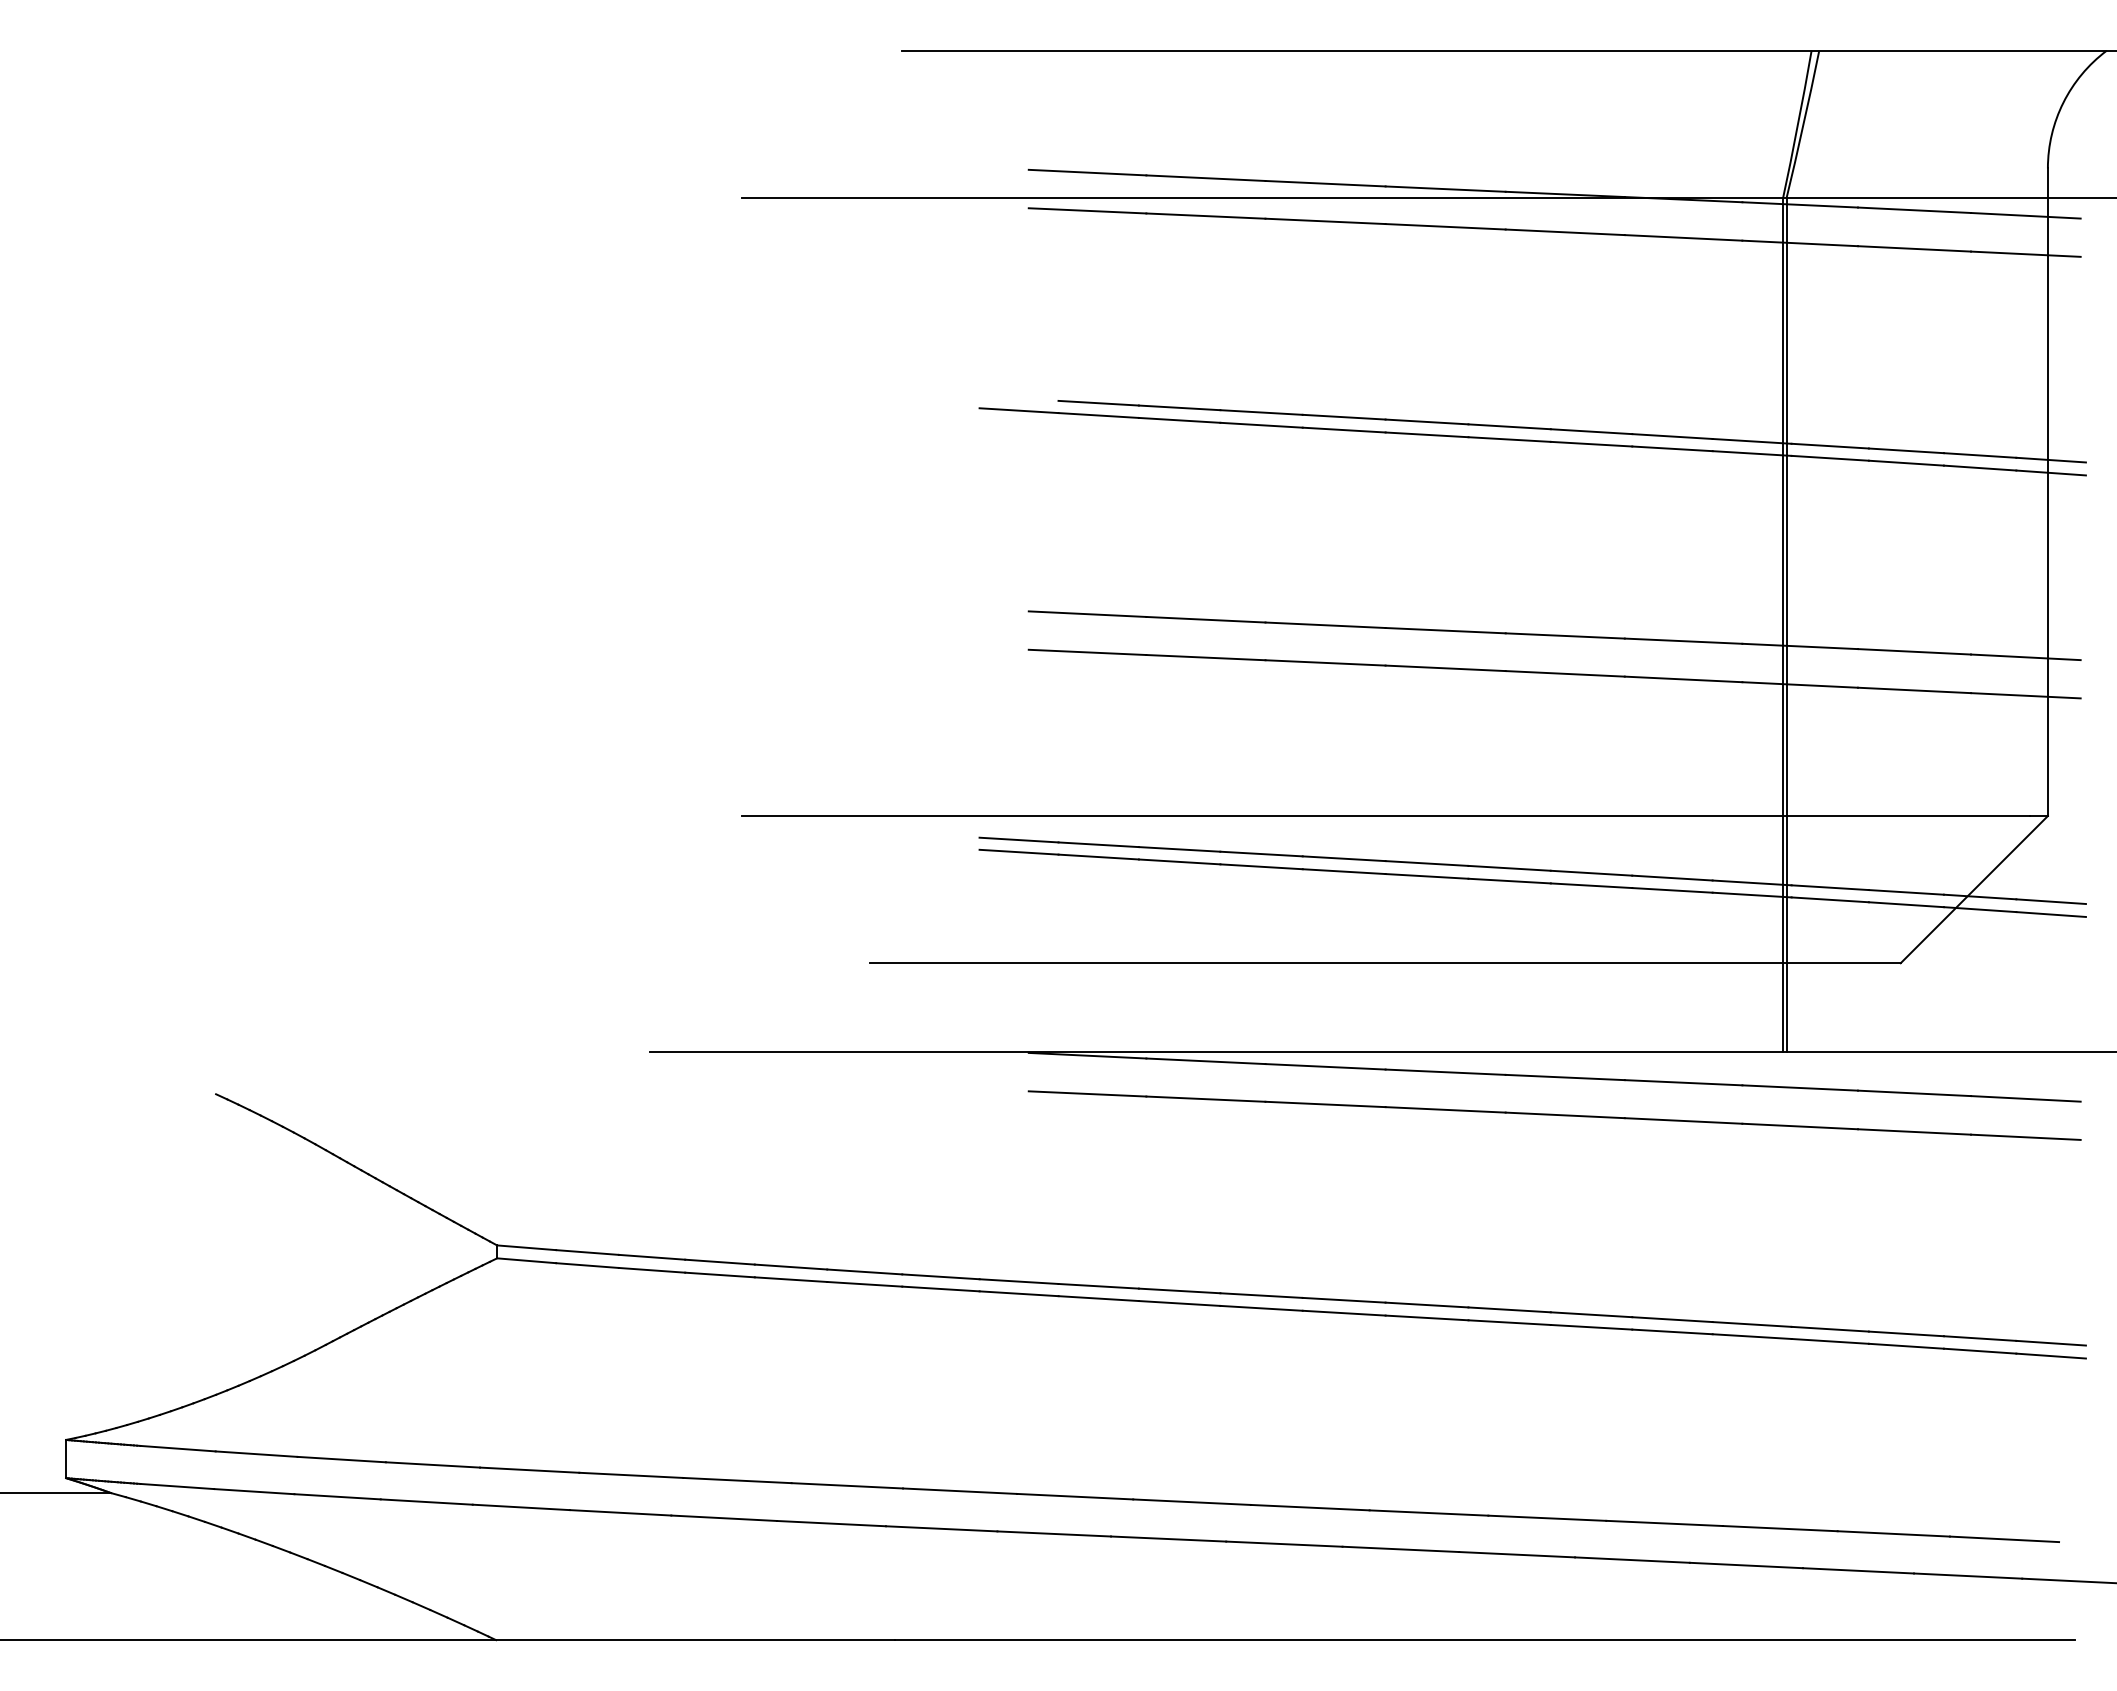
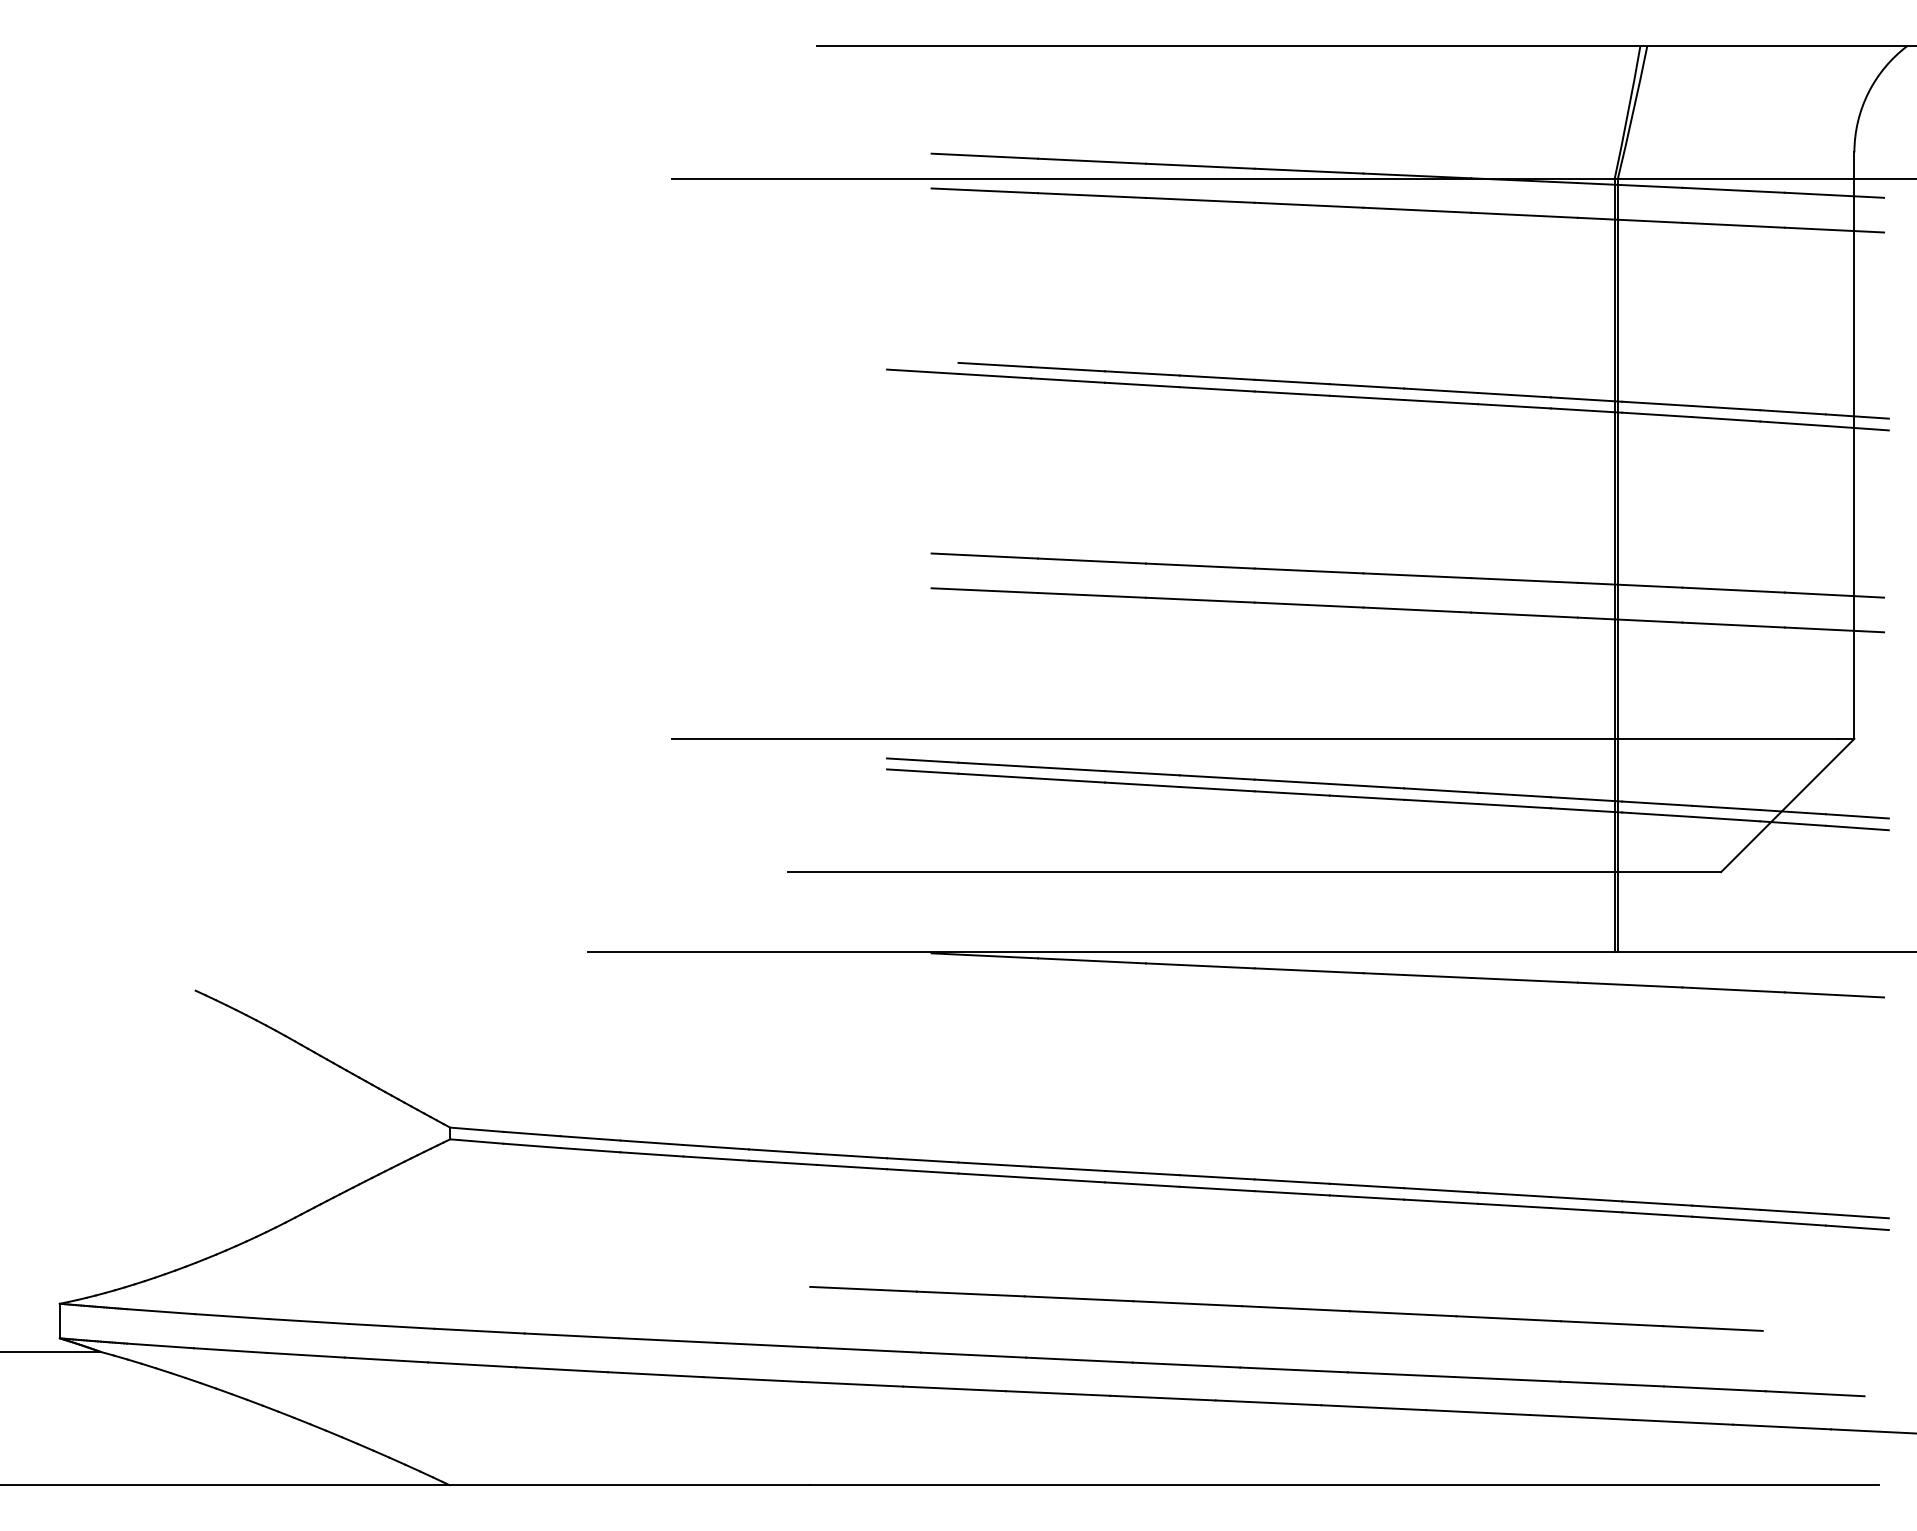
line: (1554, 1115) -> (1286, 1308), moved

